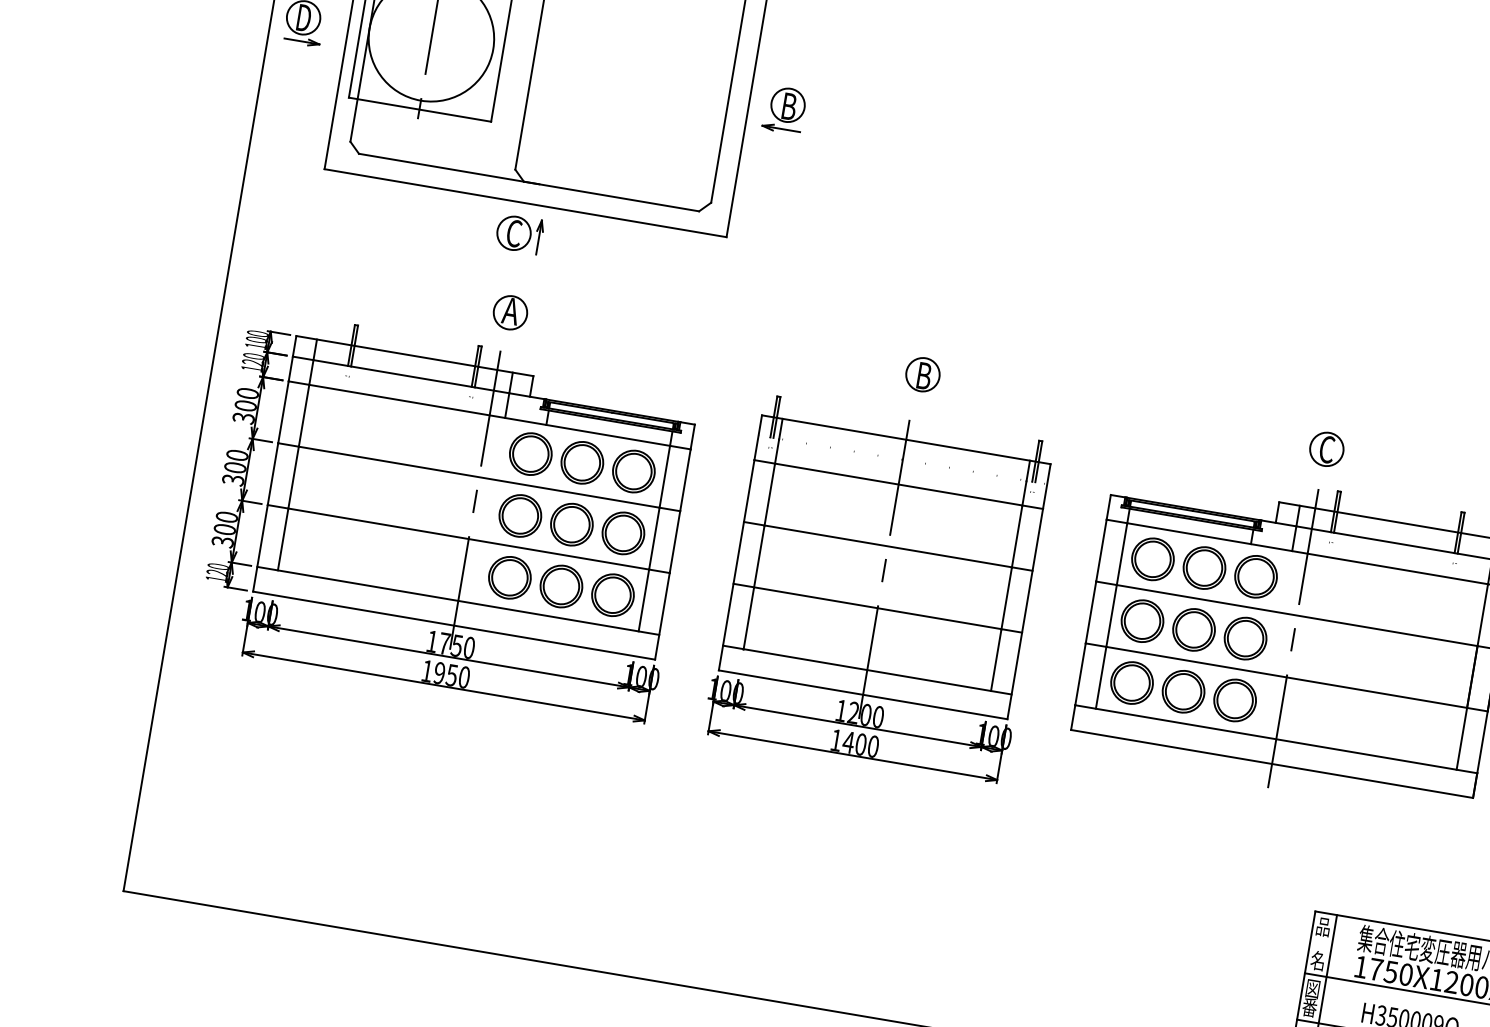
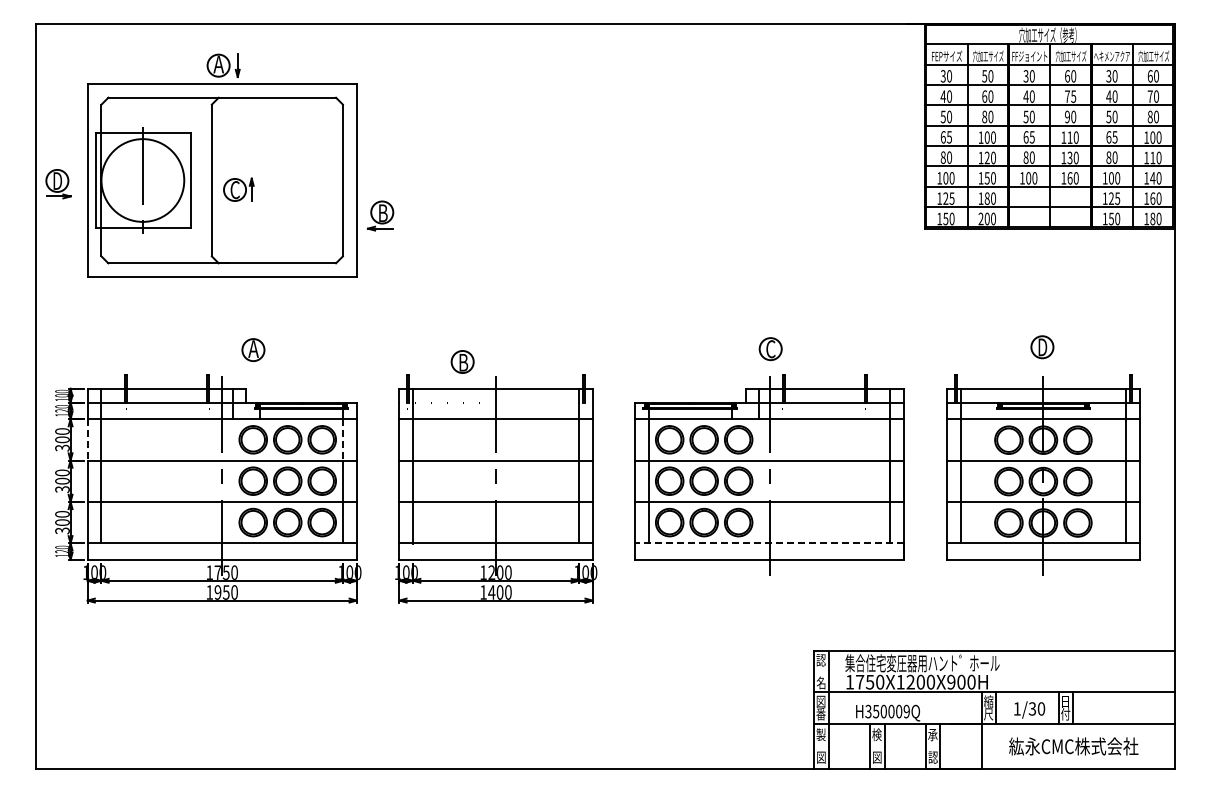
part: (784, 109) -> (380, 215), moved
part: (519, 233) -> (238, 189), moved
part: (510, 311) -> (253, 349), moved
part: (922, 373) -> (462, 361), moved
line: (283, 411) -> (87, 439), solid -> dashed
line: (664, 476) -> (342, 439), solid -> dashed
line: (1275, 739) -> (769, 543), solid -> dashed
text: (1322, 927) -> (820, 660), 品 -> 認

